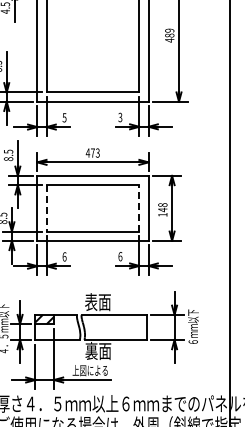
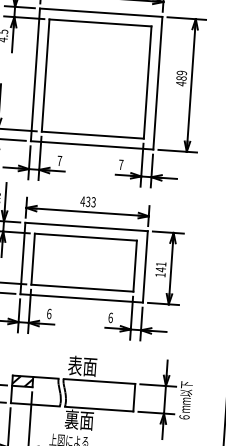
text: (64, 117) -> (59, 160), 5 -> 7
text: (120, 117) -> (121, 164), 3 -> 7
text: (92, 152) -> (87, 201), 473 -> 433
text: (162, 204) -> (160, 263), 148 -> 141
line: (139, 207) -> (135, 265), dashed -> solid
line: (46, 208) -> (33, 259), dashed -> solid

